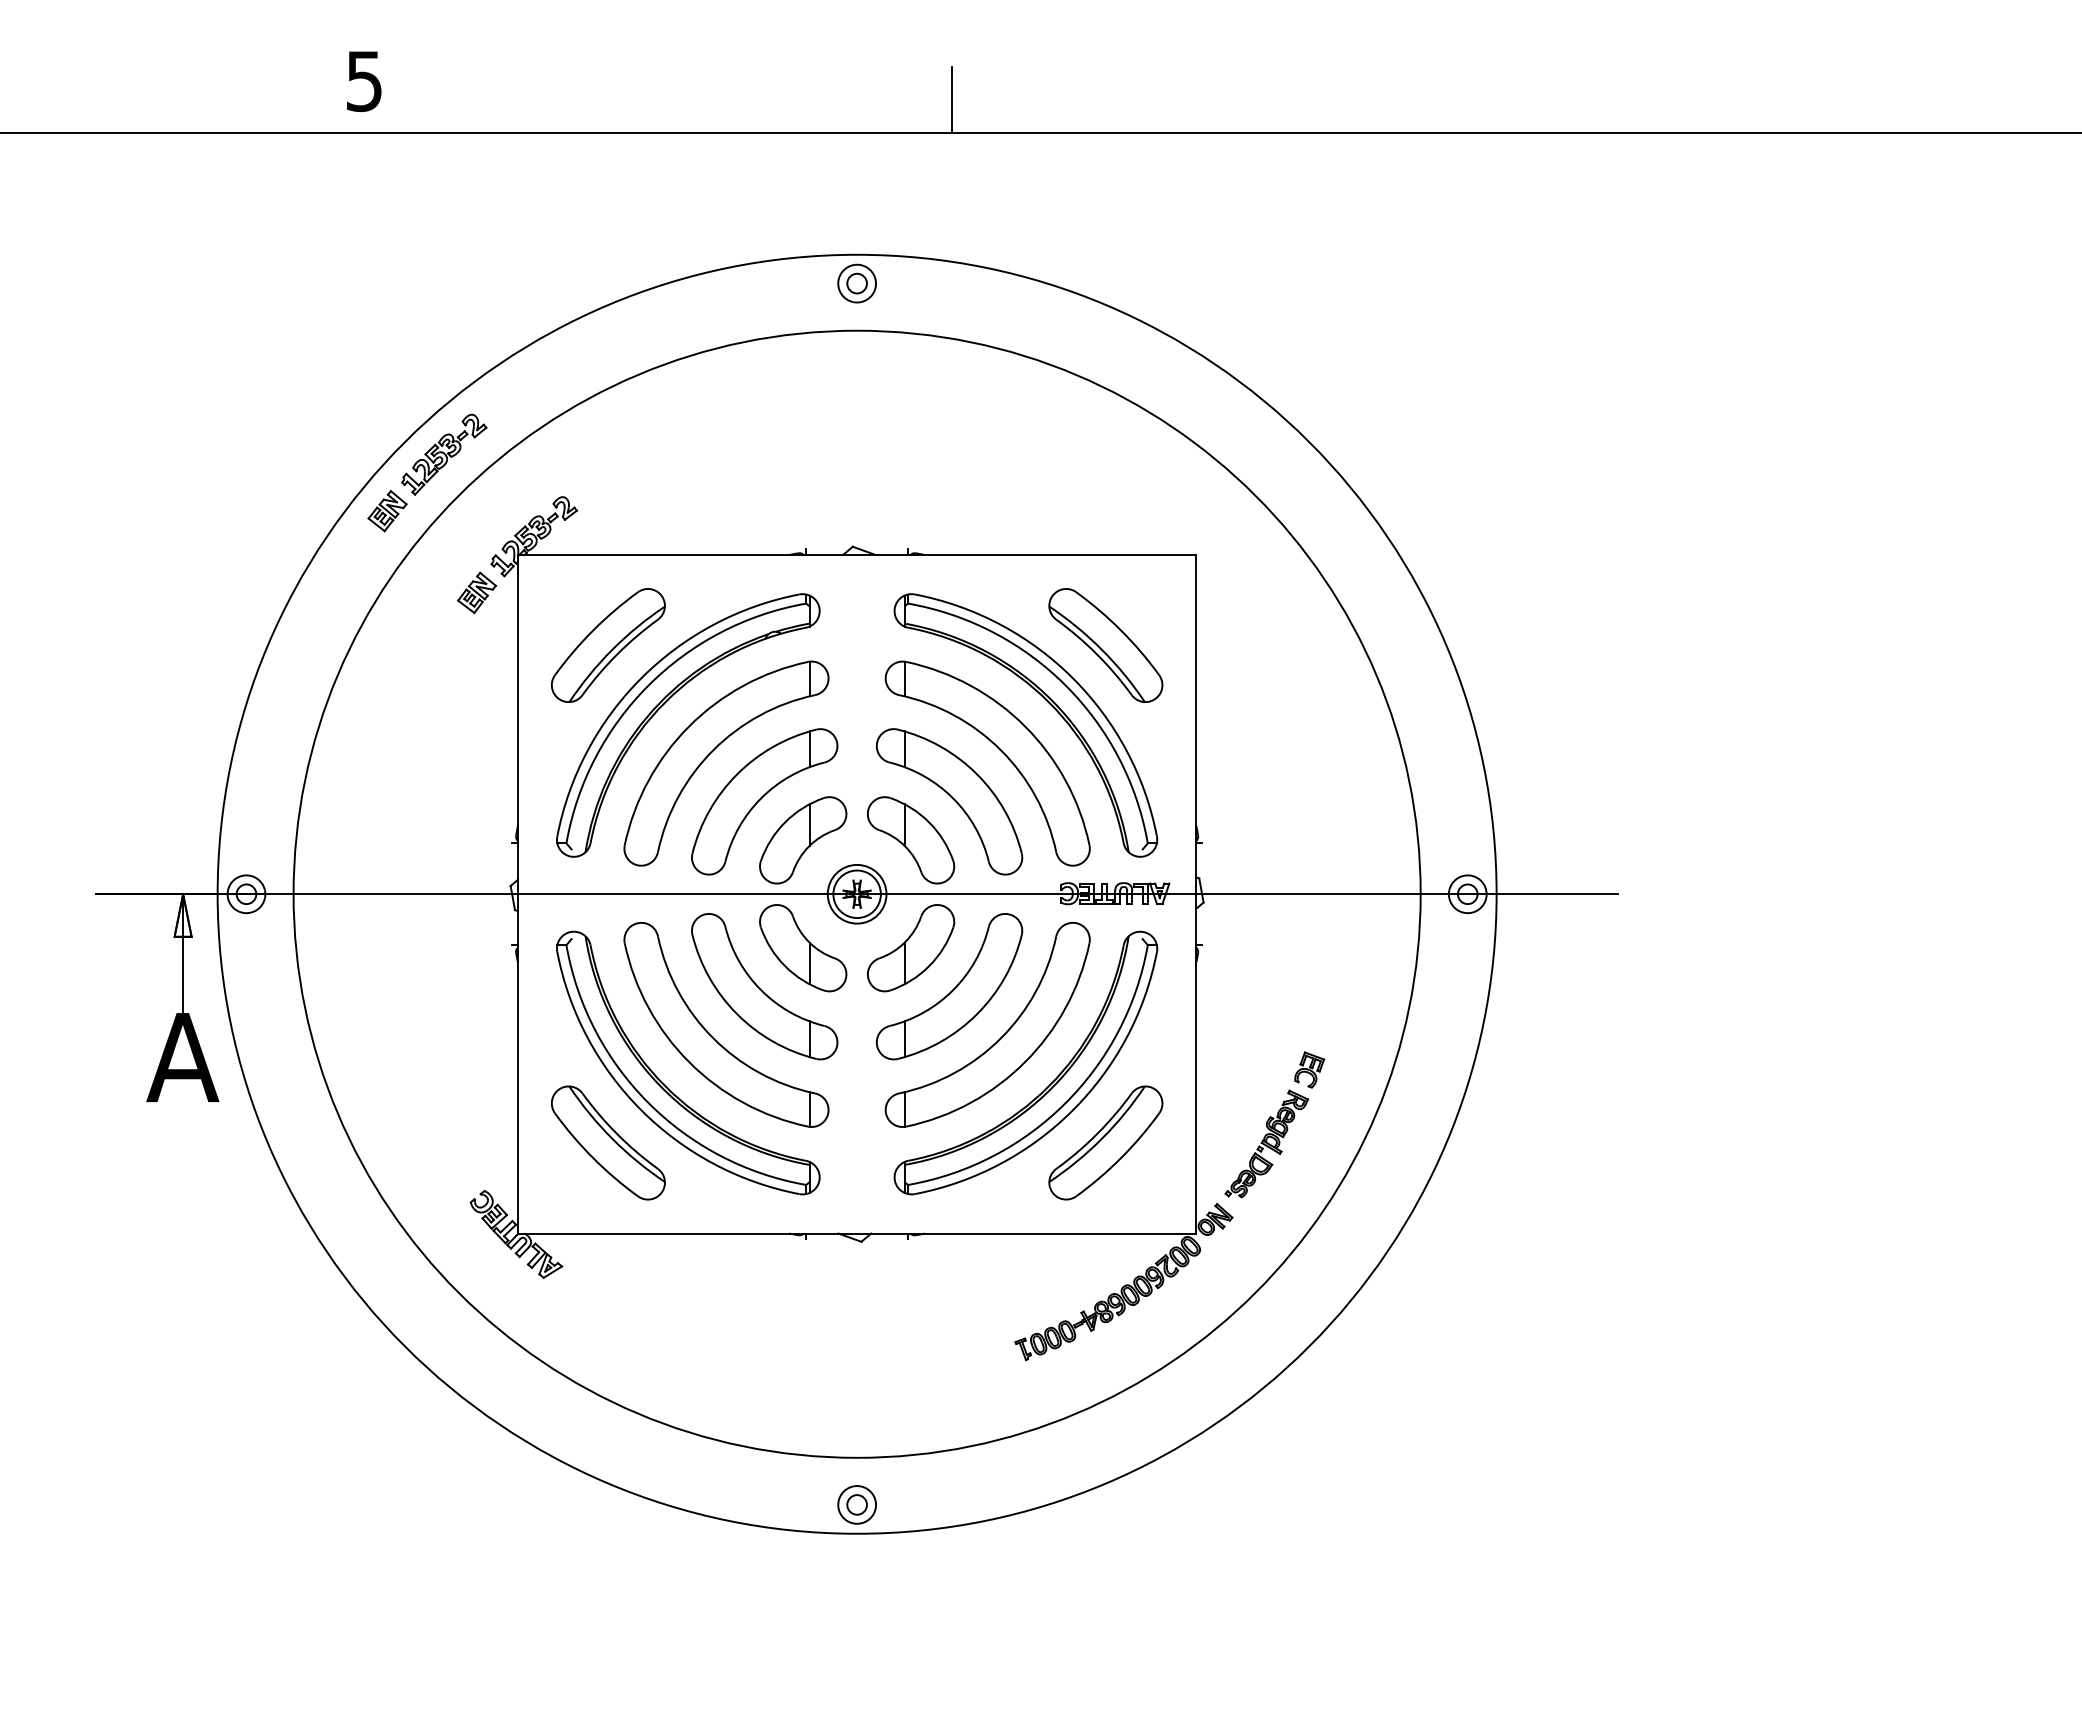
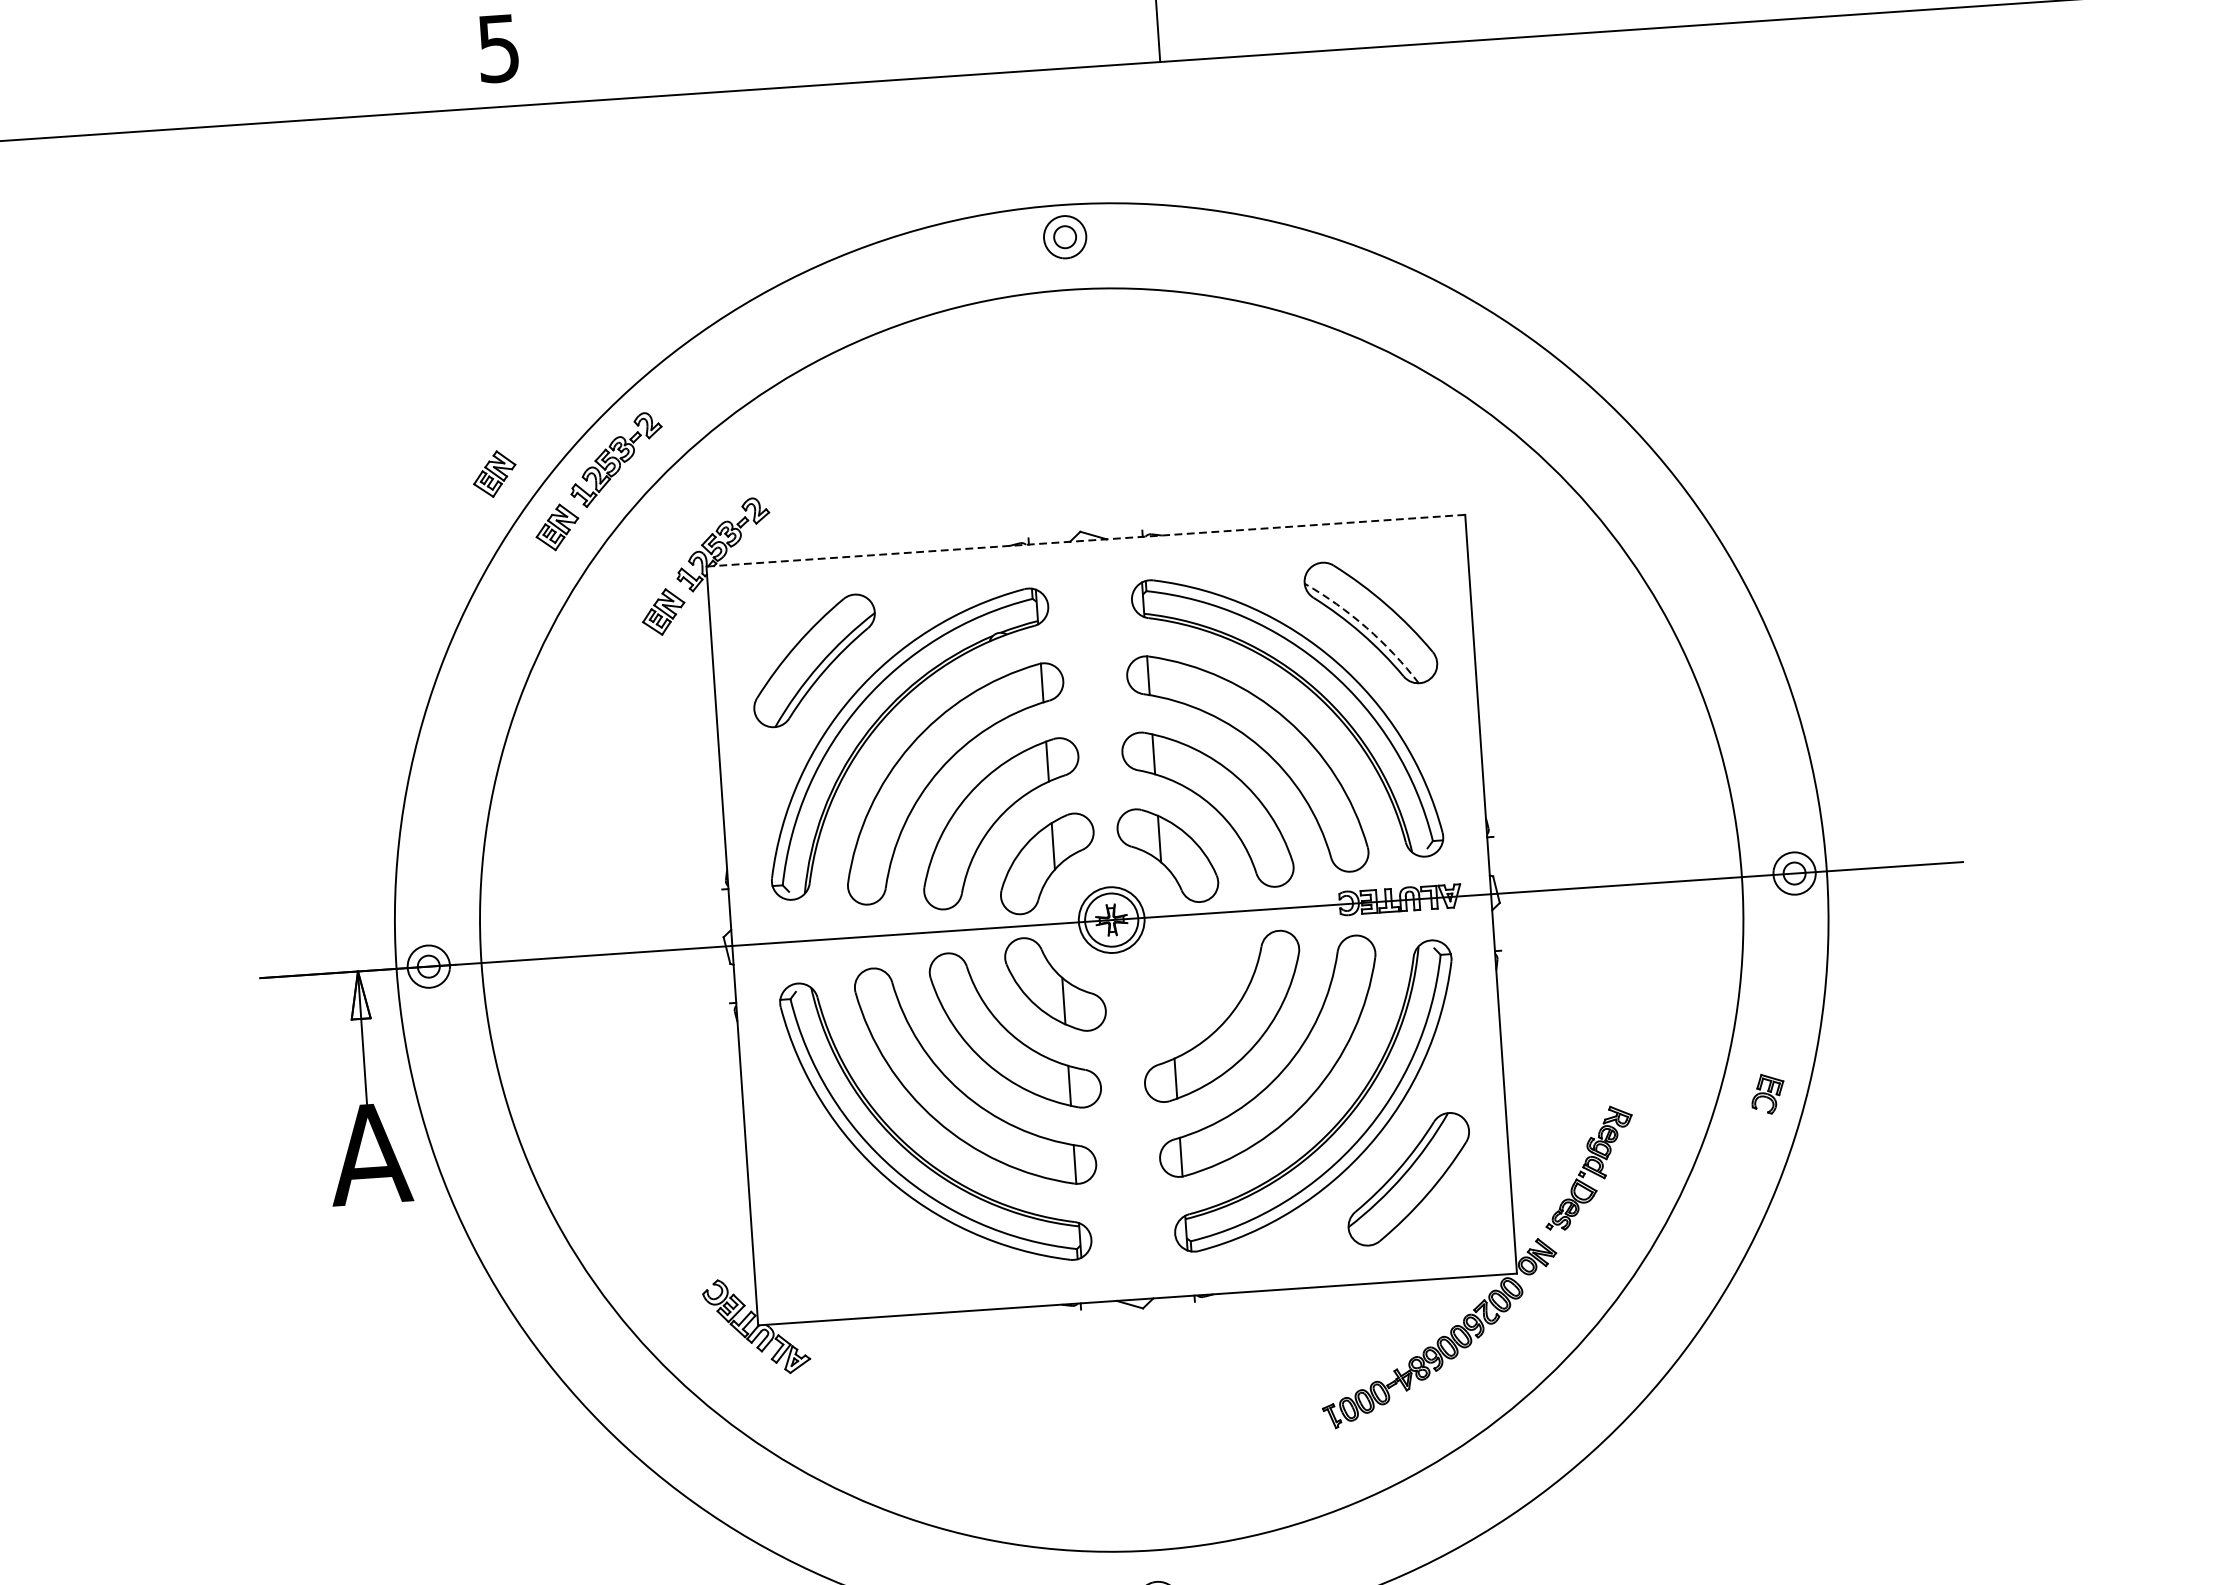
part: (335, 459) -> (495, 473), added
line: (856, 555) -> (1085, 541), solid -> dashed
arc: (1101, 649) -> (1366, 627), solid -> dashed
part: (911, 948) -> (1176, 976), removed
part: (1309, 1069) -> (1767, 1093), moved
part: (607, 1142) -> (851, 1216), removed

